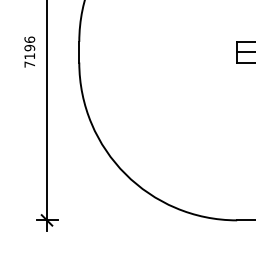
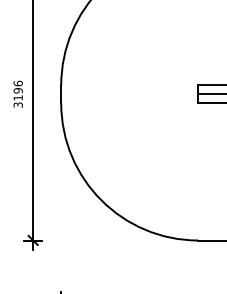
text: (28, 63) -> (17, 104), 7196 -> 3196

